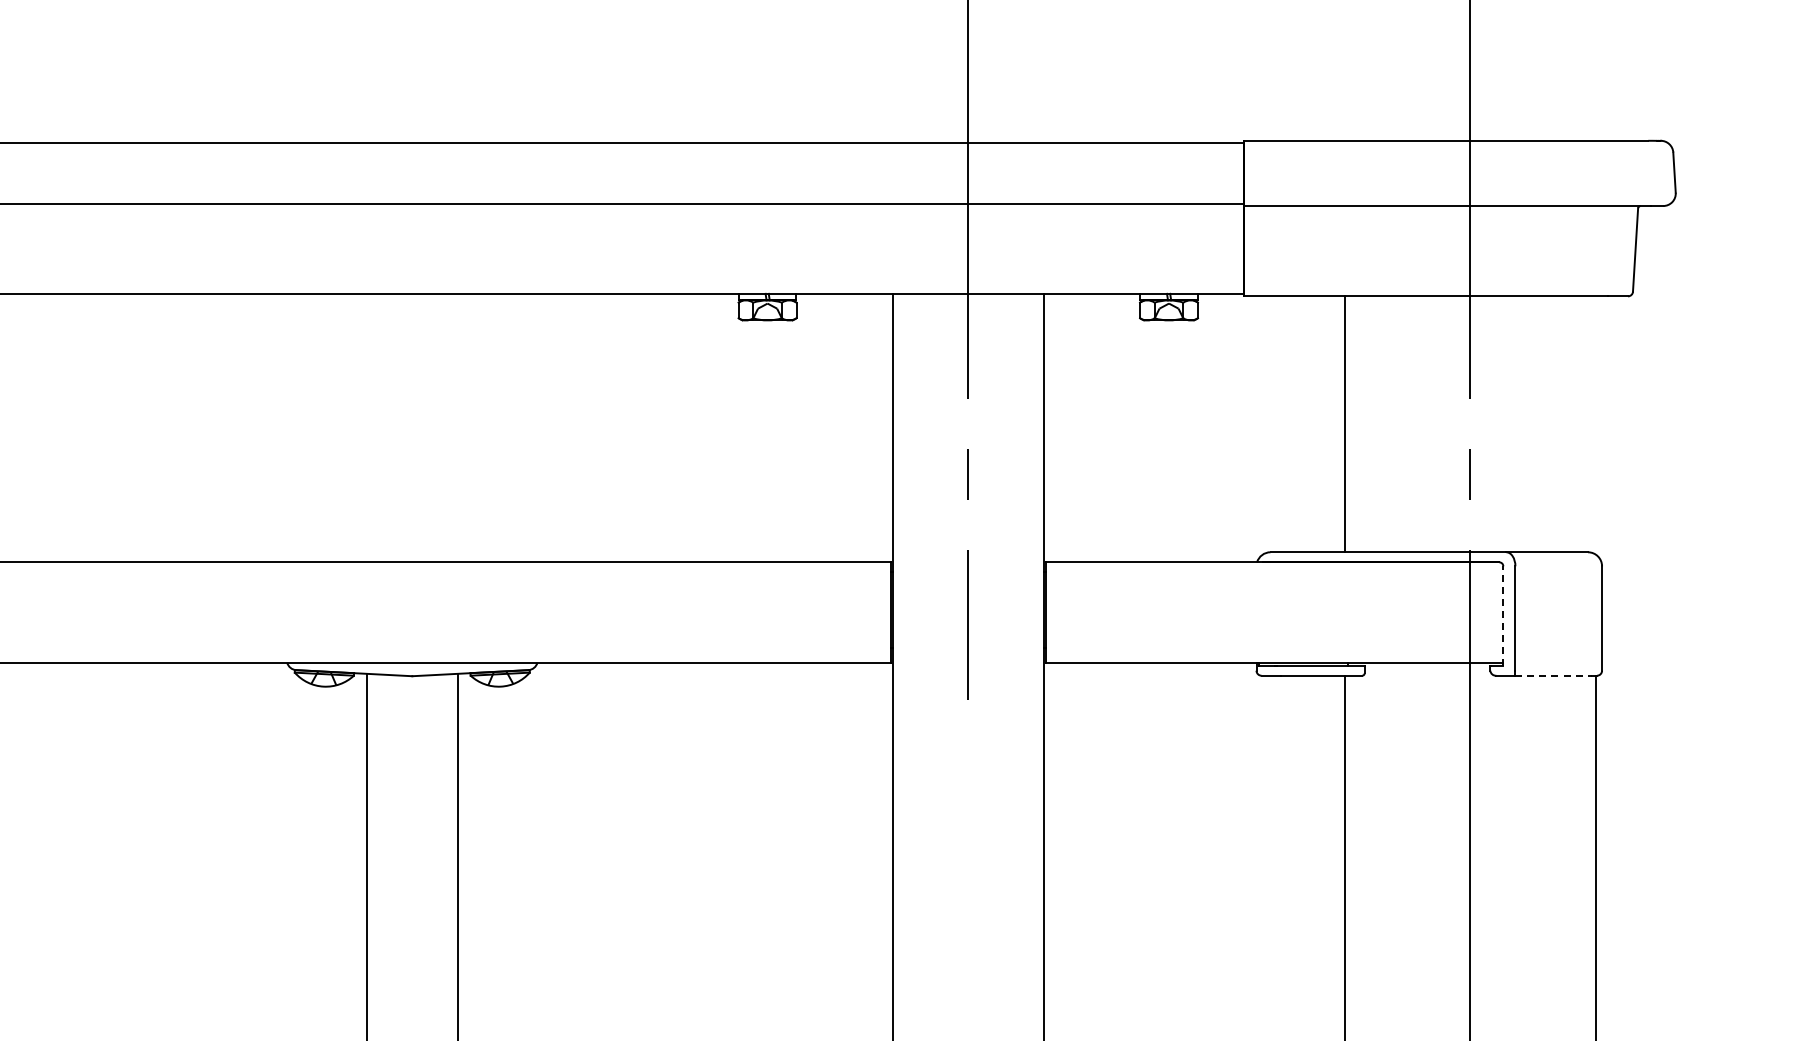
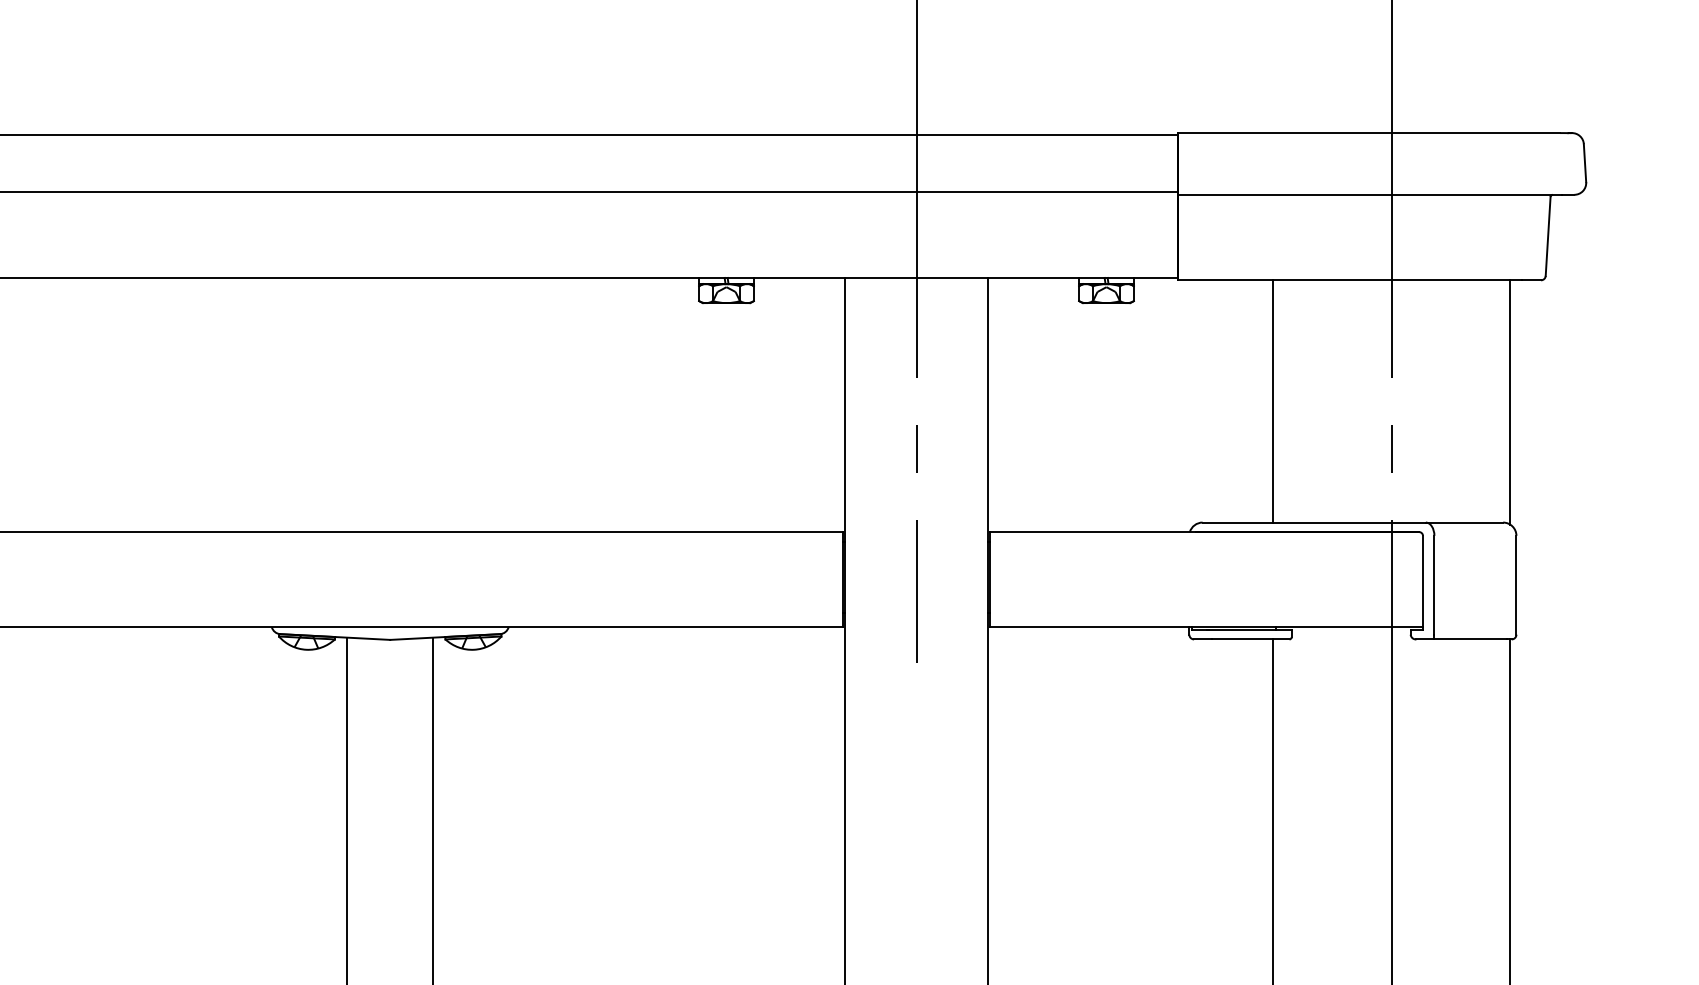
line: (1595, 425) -> (1510, 402), added
line: (1503, 616) -> (1423, 583), dashed -> solid
line: (1554, 675) -> (1471, 639), dashed -> solid

